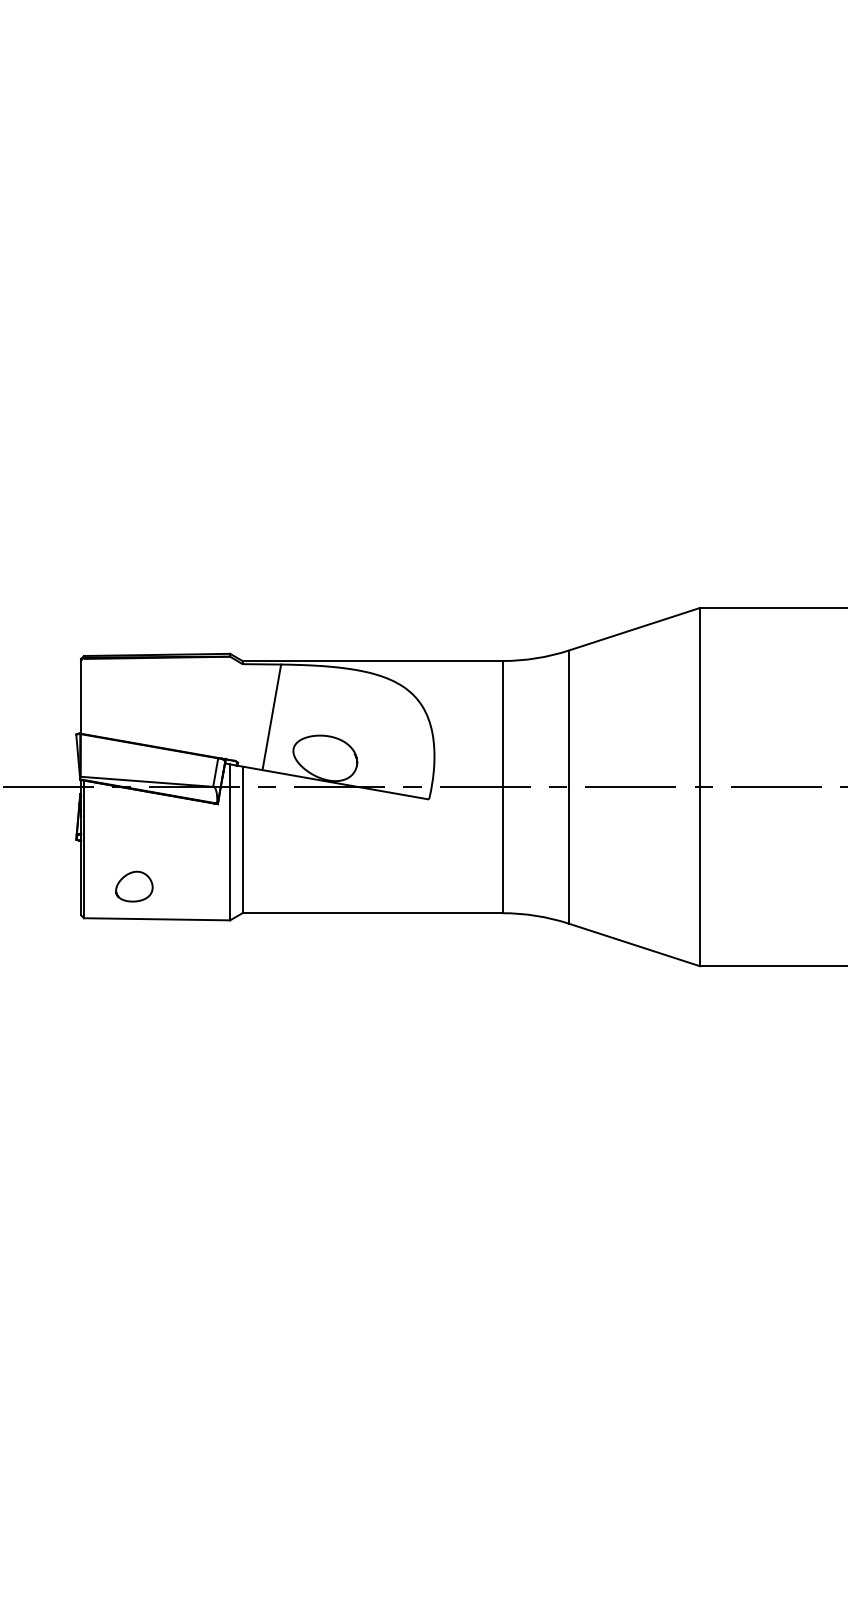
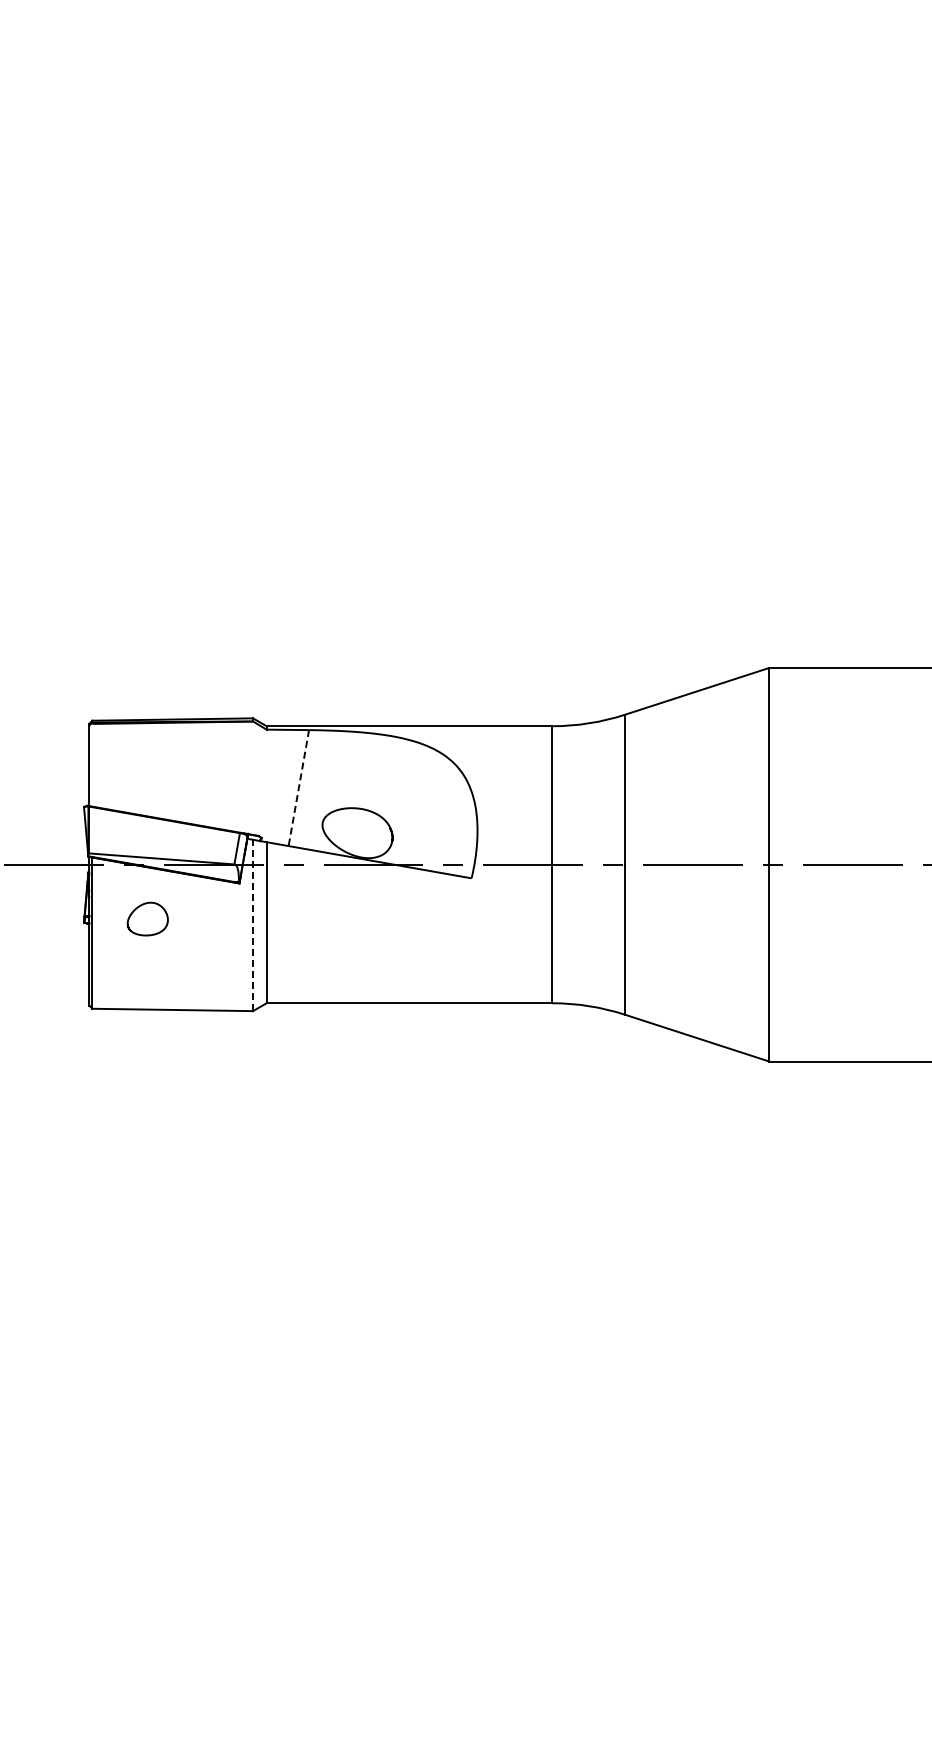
line: (271, 717) -> (298, 788), solid -> dashed
line: (230, 842) -> (253, 925), solid -> dashed
curve: (128, 875) -> (141, 906), moved

